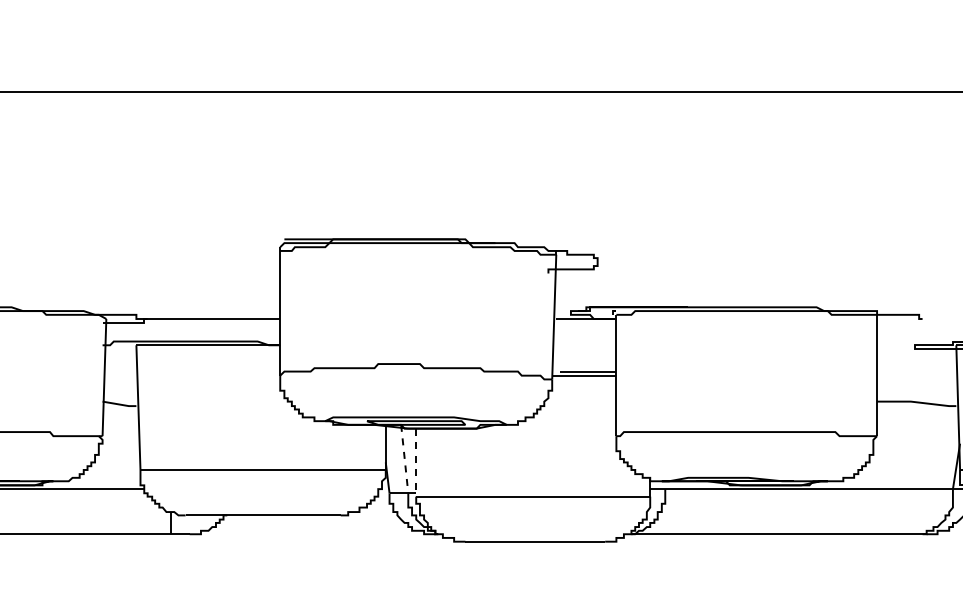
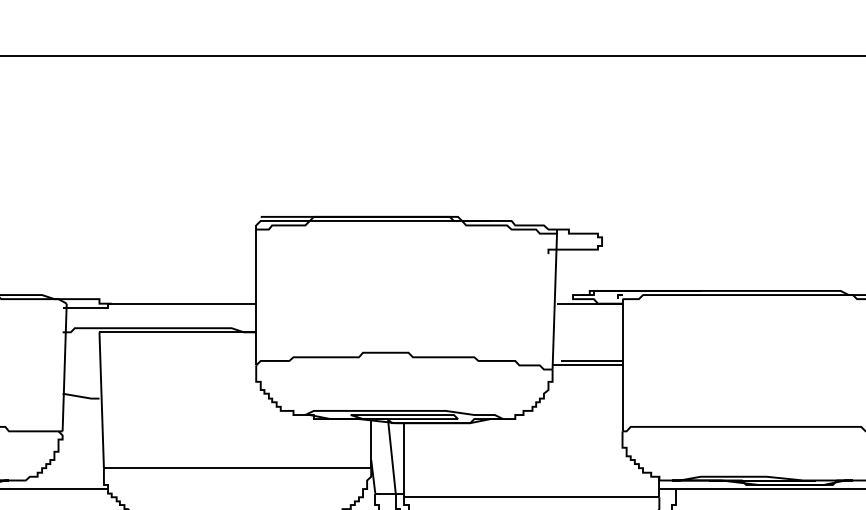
line: (404, 459) -> (391, 456), dashed -> solid
line: (416, 463) -> (404, 461), dashed -> solid

